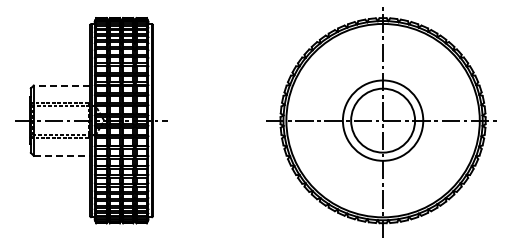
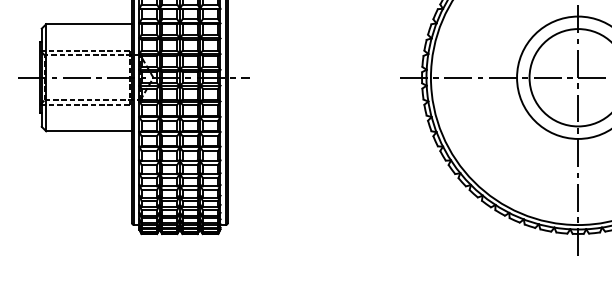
line: (61, 85) -> (88, 24), dashed -> solid
line: (62, 155) -> (89, 130), dashed -> solid

